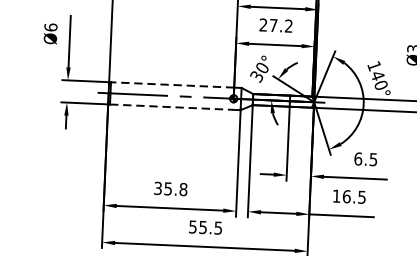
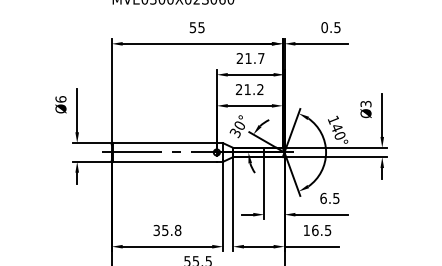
text: (273, 25) -> (247, 89), 27.2 -> 21.2
line: (173, 85) -> (165, 143), dashed -> solid
line: (172, 106) -> (165, 161), dashed -> solid

